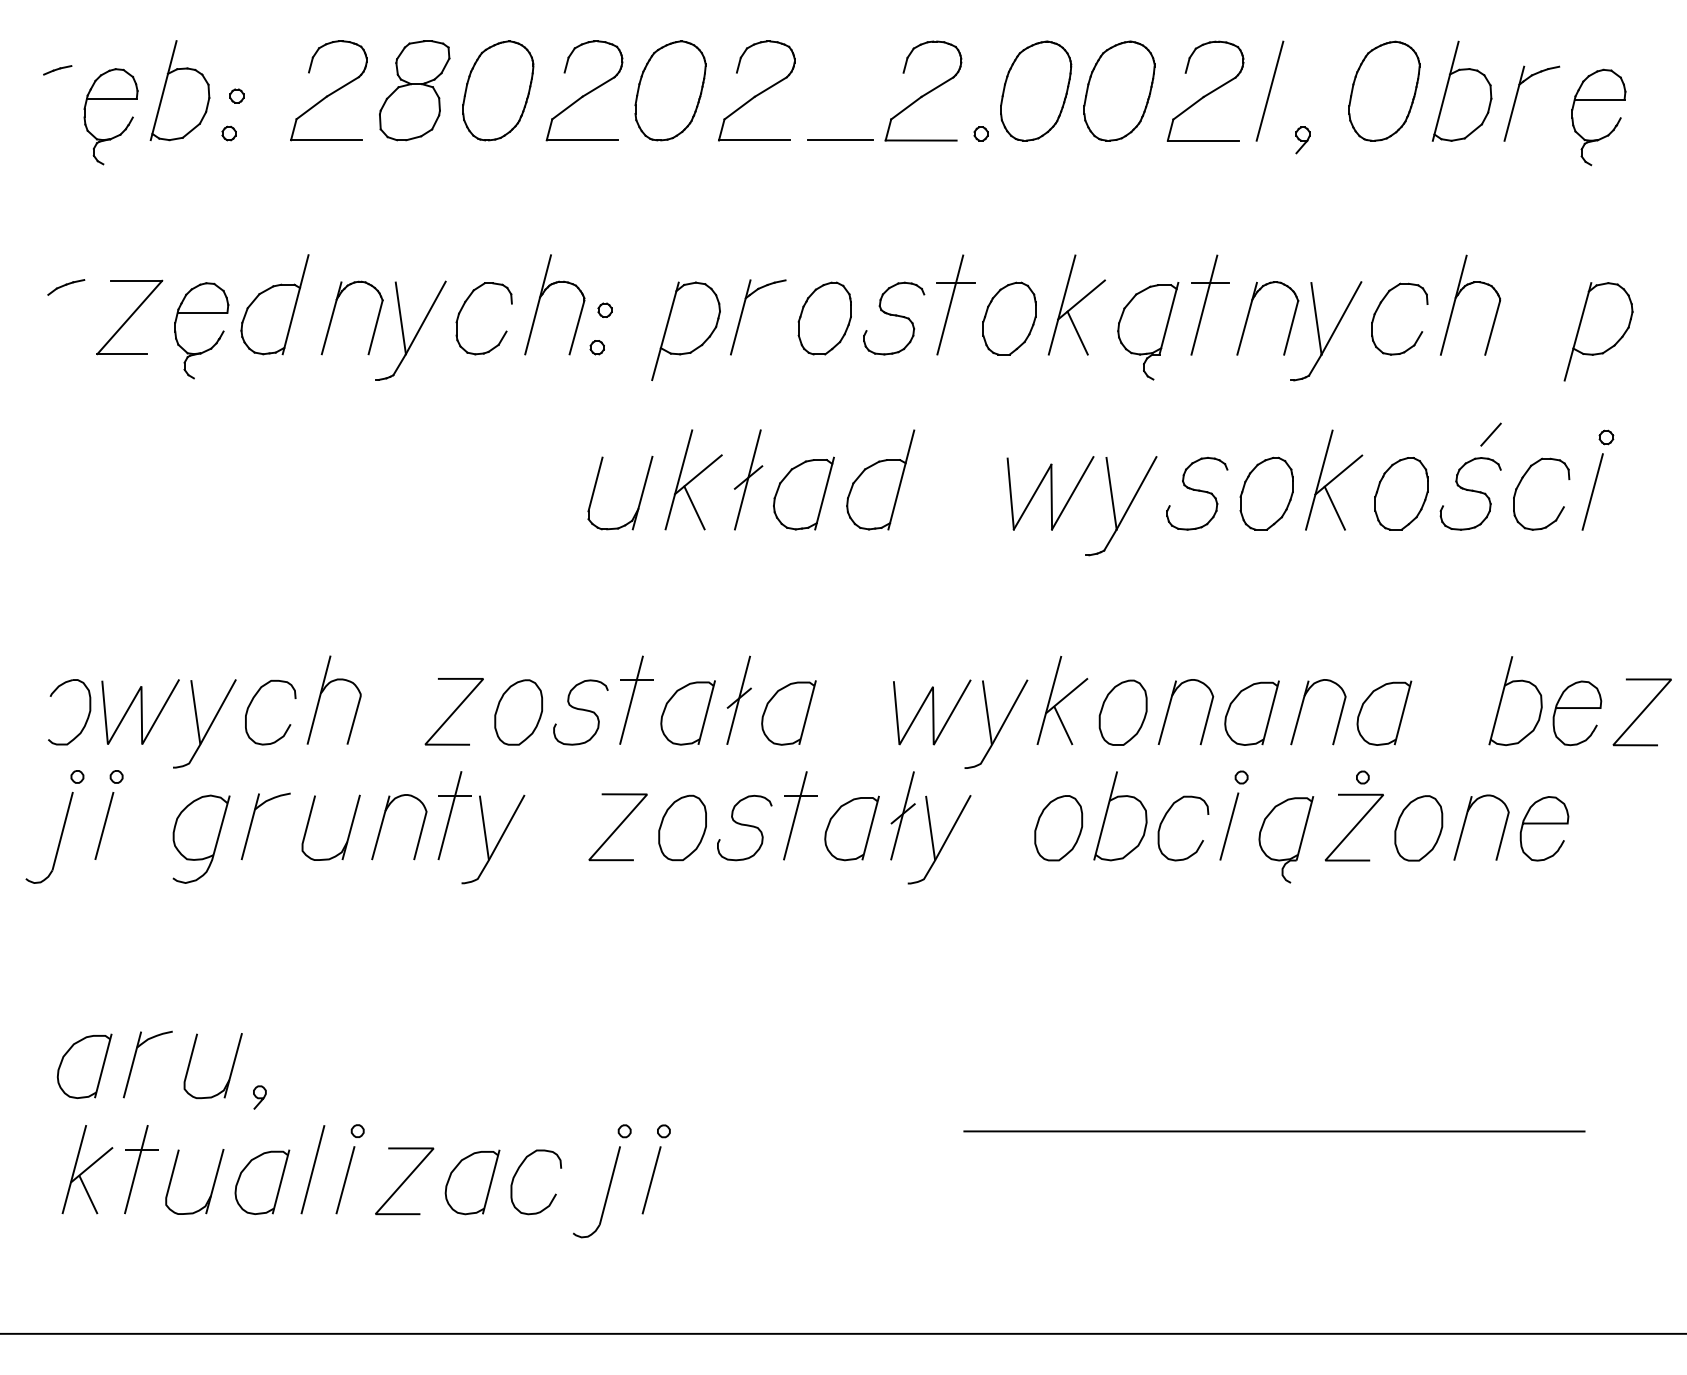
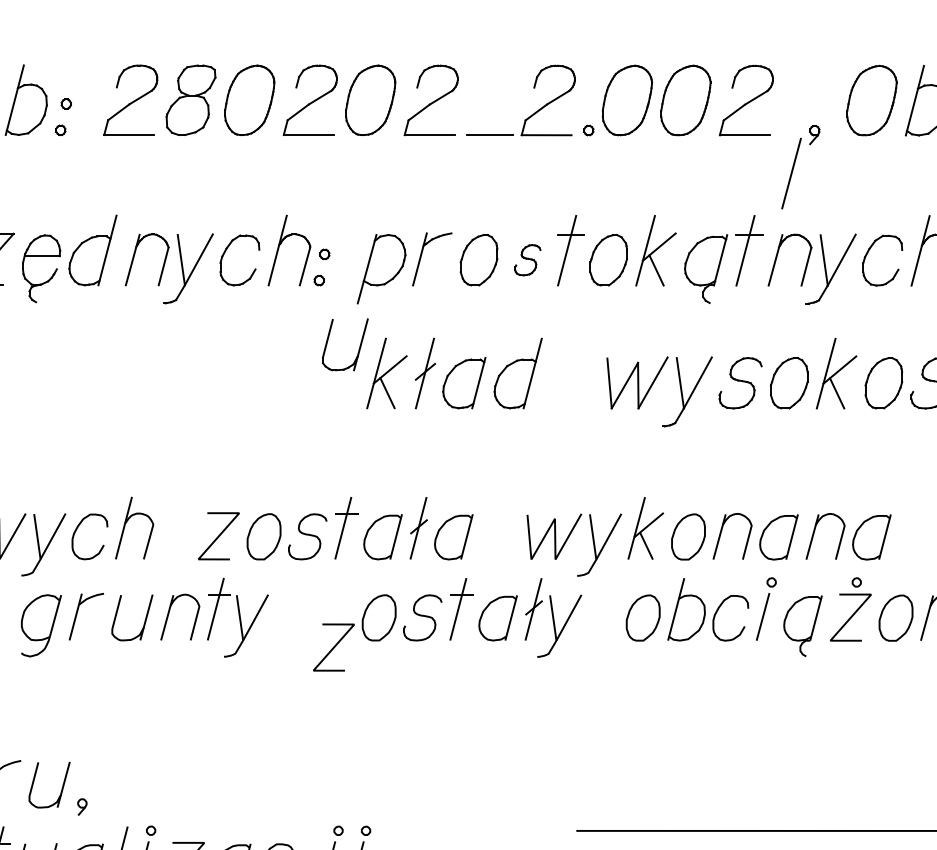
line: (1269, 90) -> (791, 173), moved
part: (894, 318) -> (527, 260), size x0.6
part: (640, 496) -> (359, 347), moved
line: (617, 827) -> (333, 647), moved

